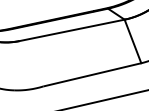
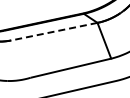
line: (71, 30) -> (53, 31), solid -> dashed

